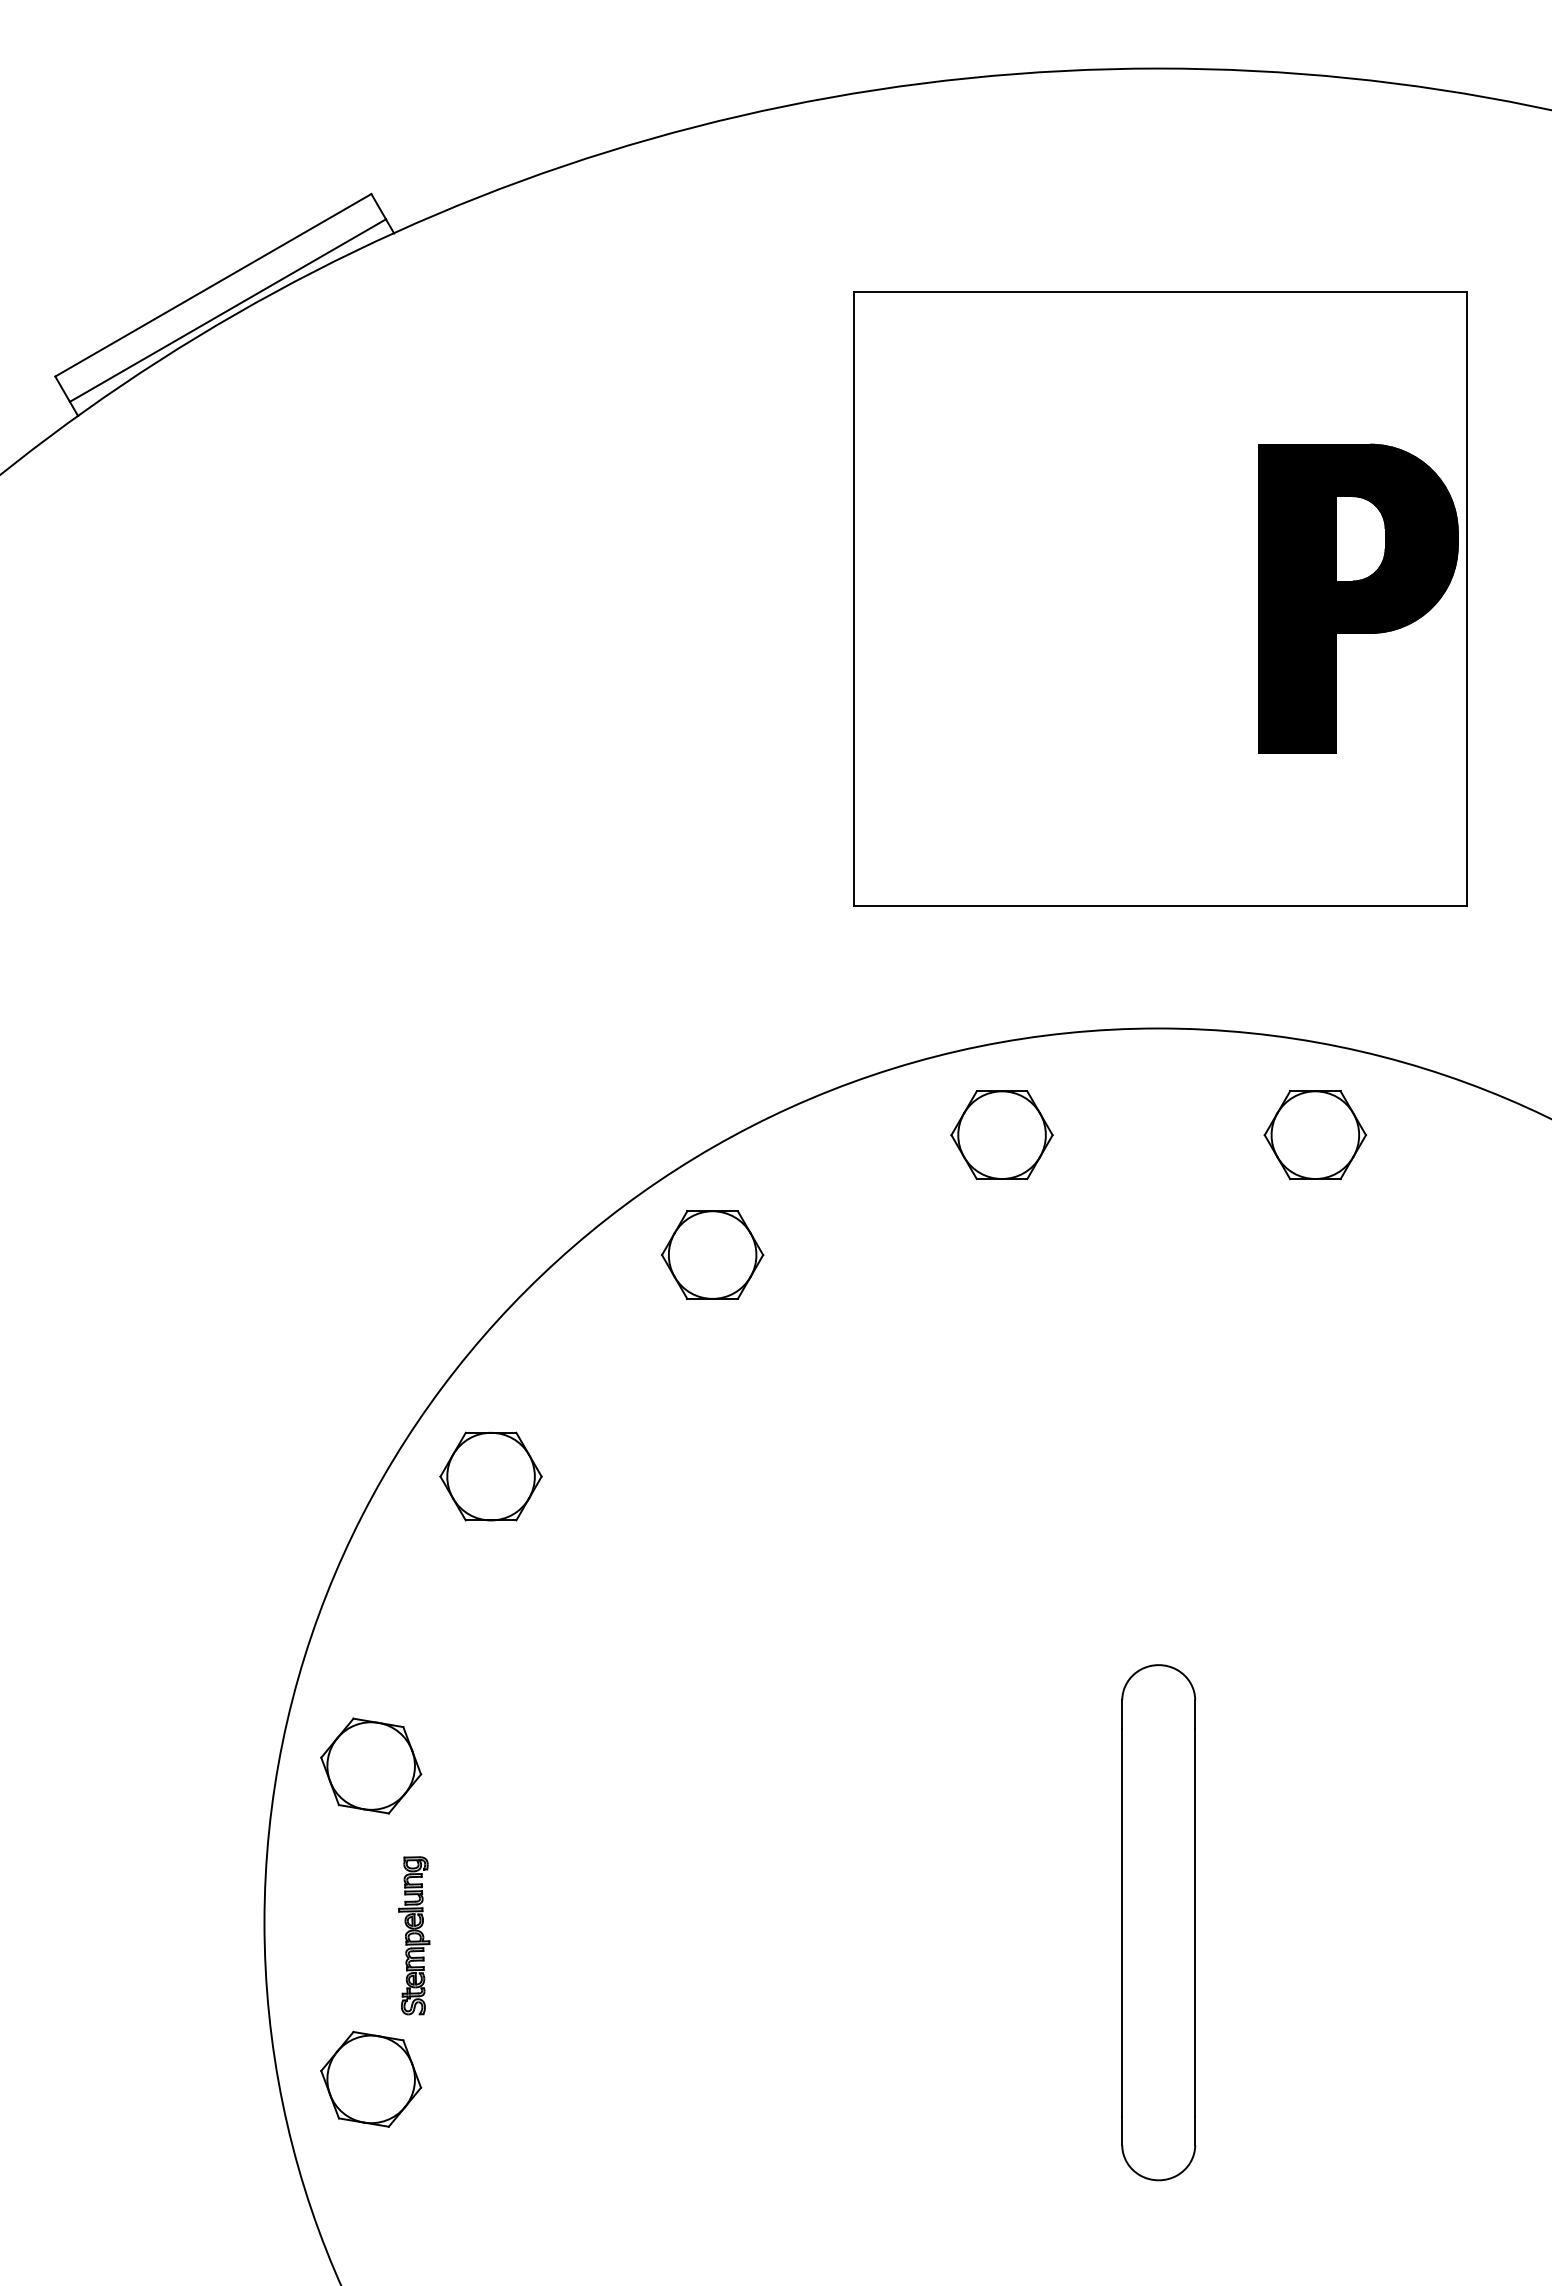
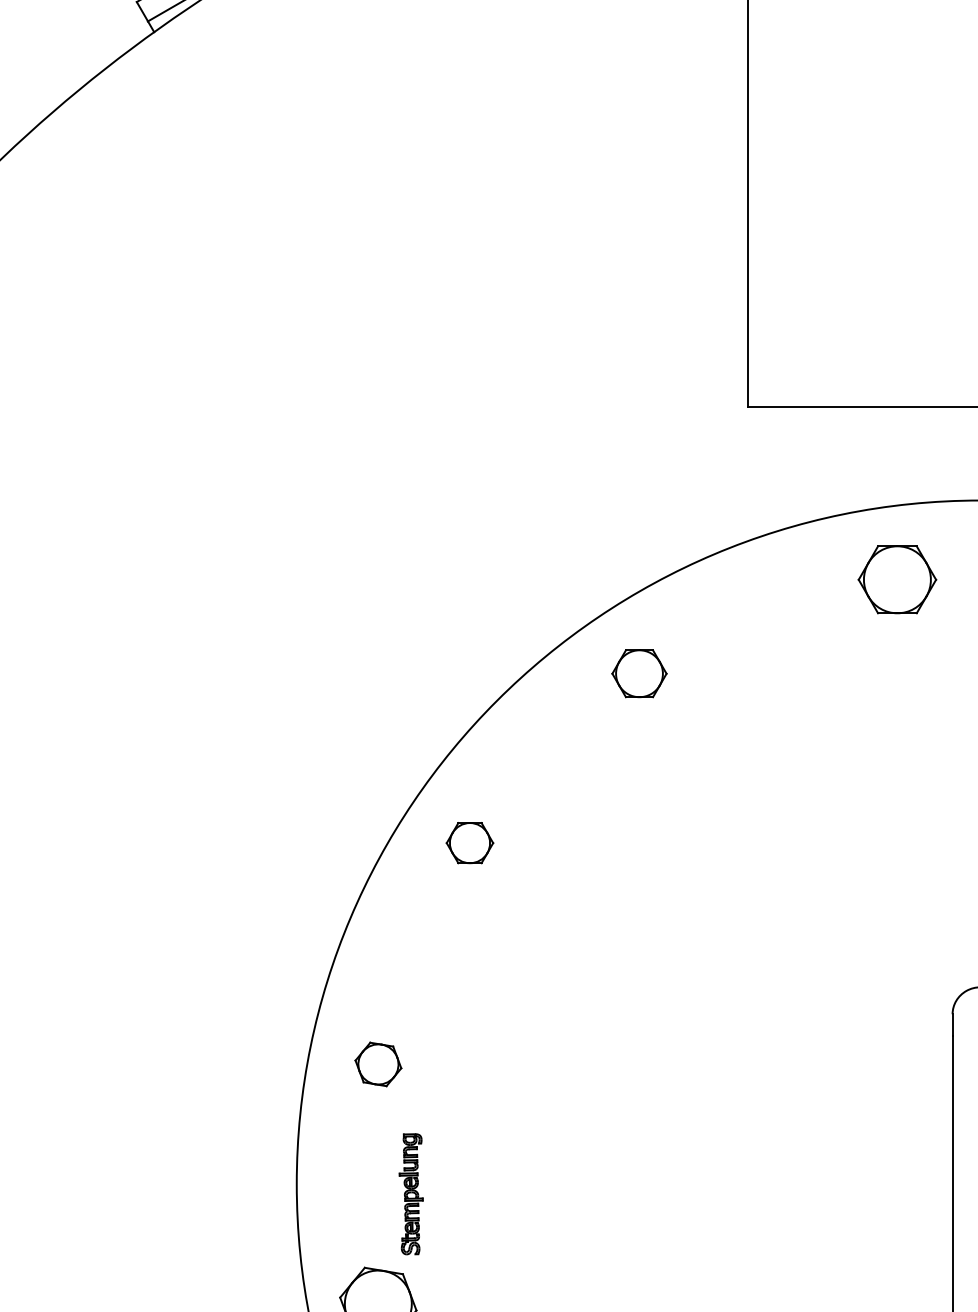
part: (1001, 1134) -> (896, 579), moved
part: (712, 1254) -> (639, 673), size x0.7
part: (490, 1476) -> (469, 843), size x0.6
part: (371, 1765) -> (378, 1064), size x0.6

